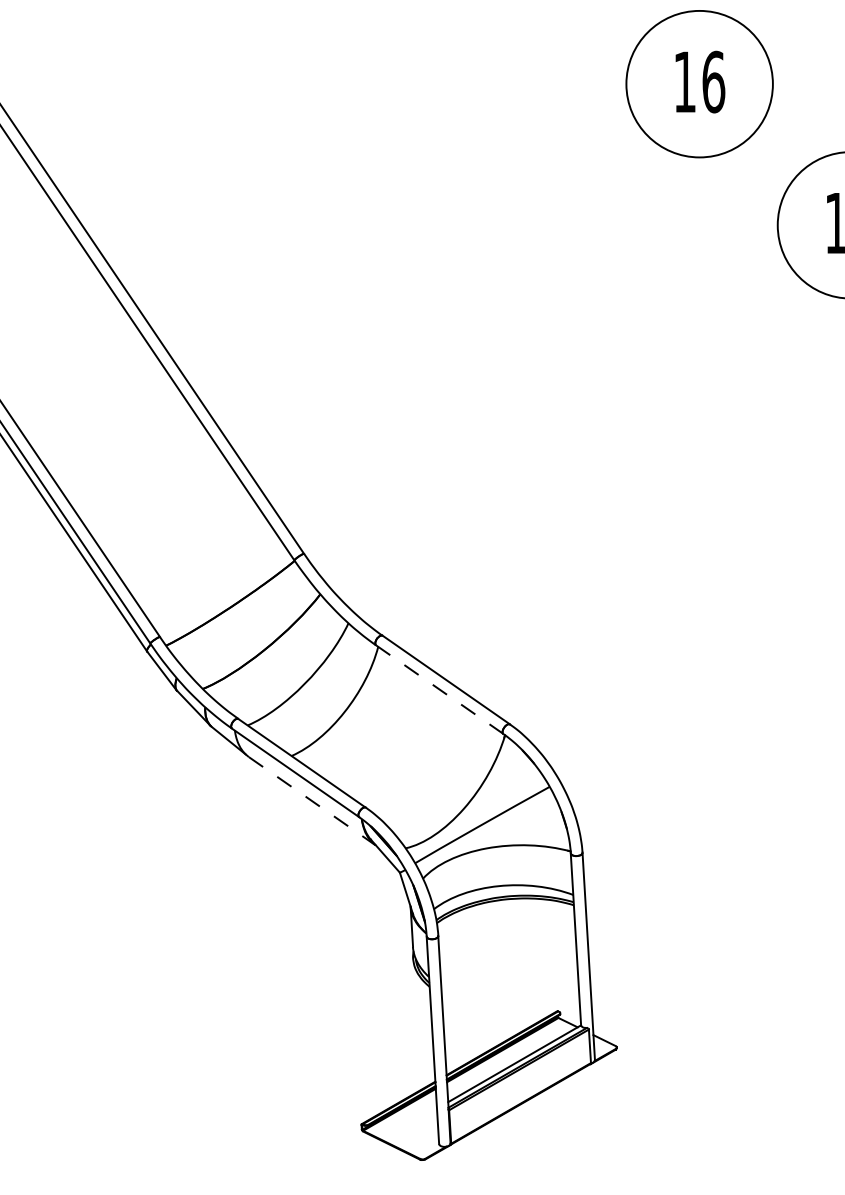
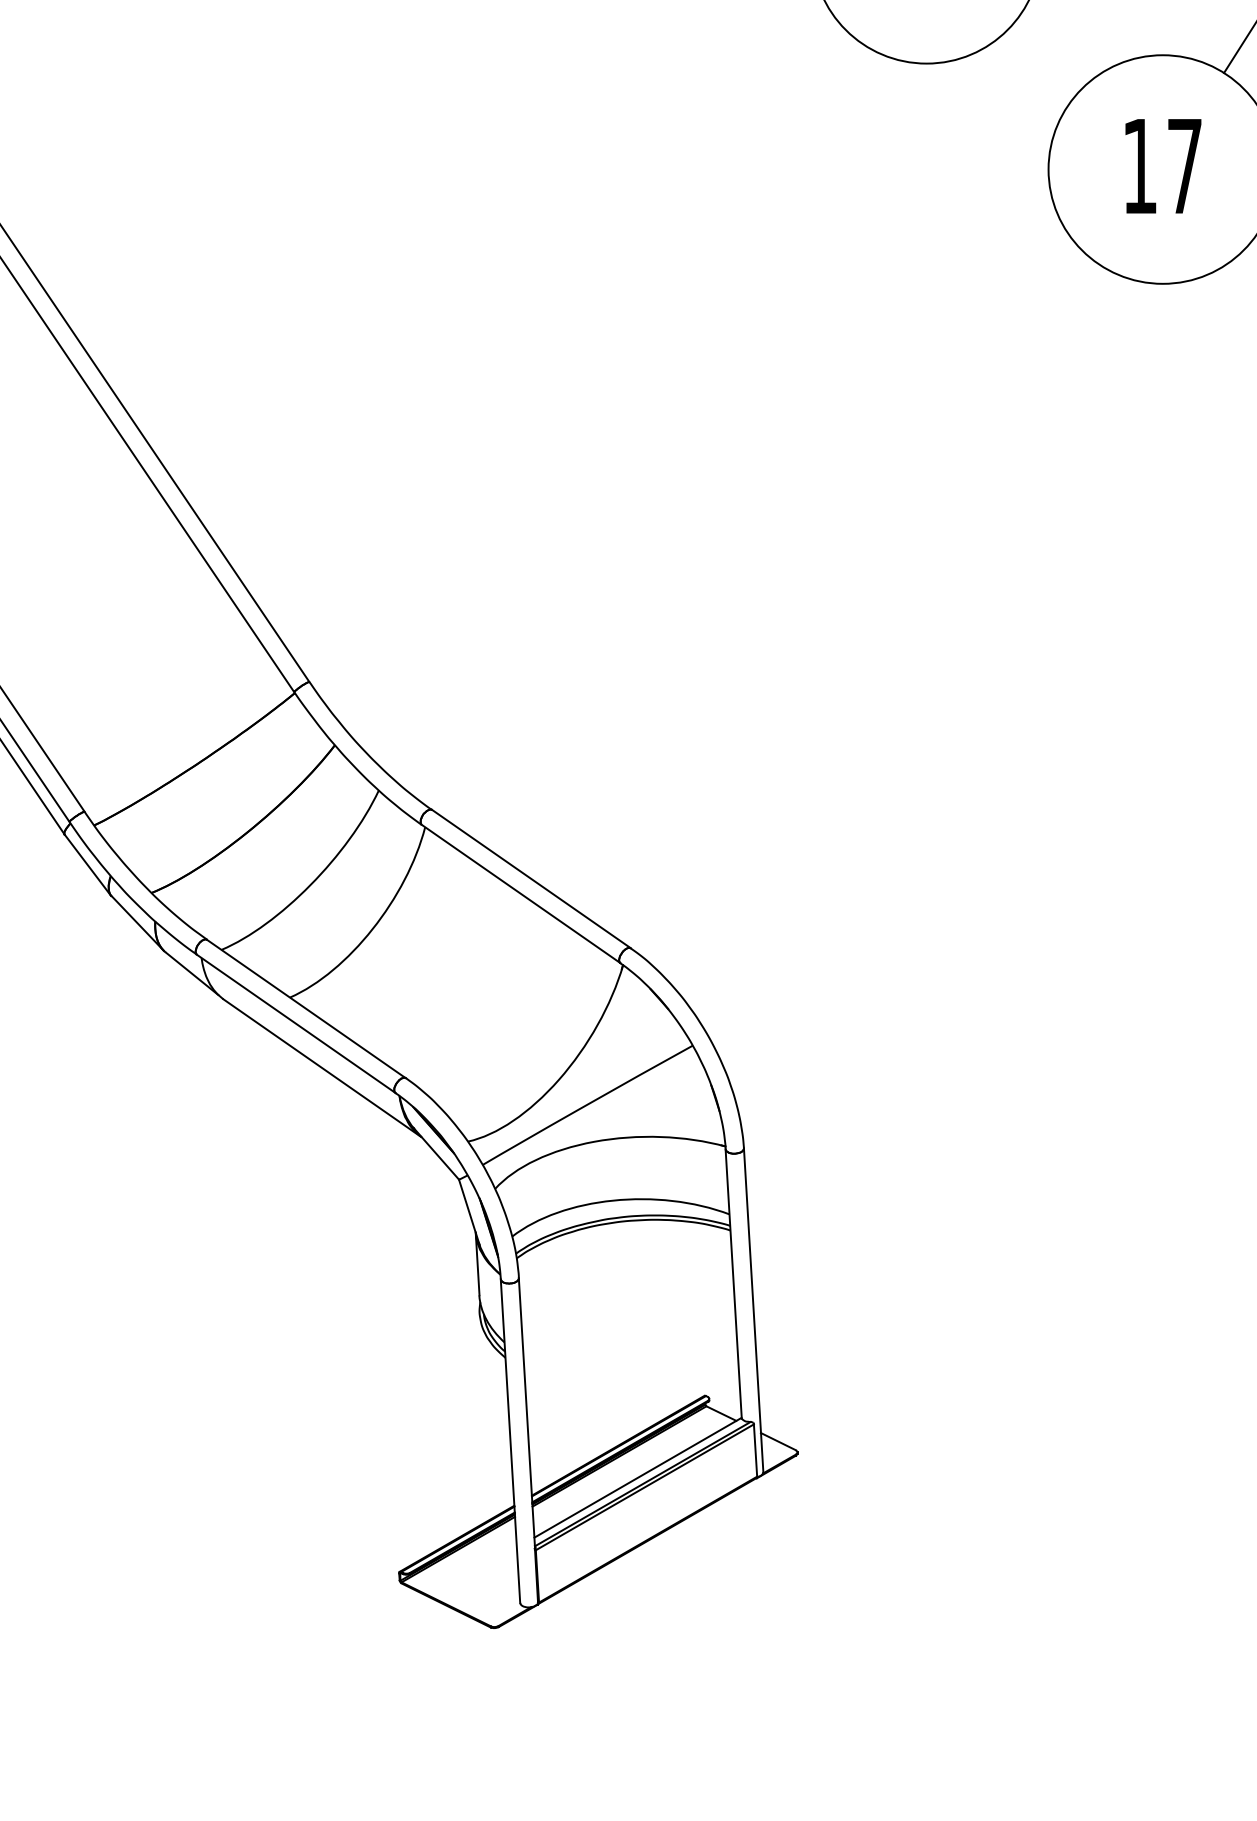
line: (439, 689) -> (520, 893), dashed -> solid
line: (312, 801) -> (322, 1068), dashed -> solid

